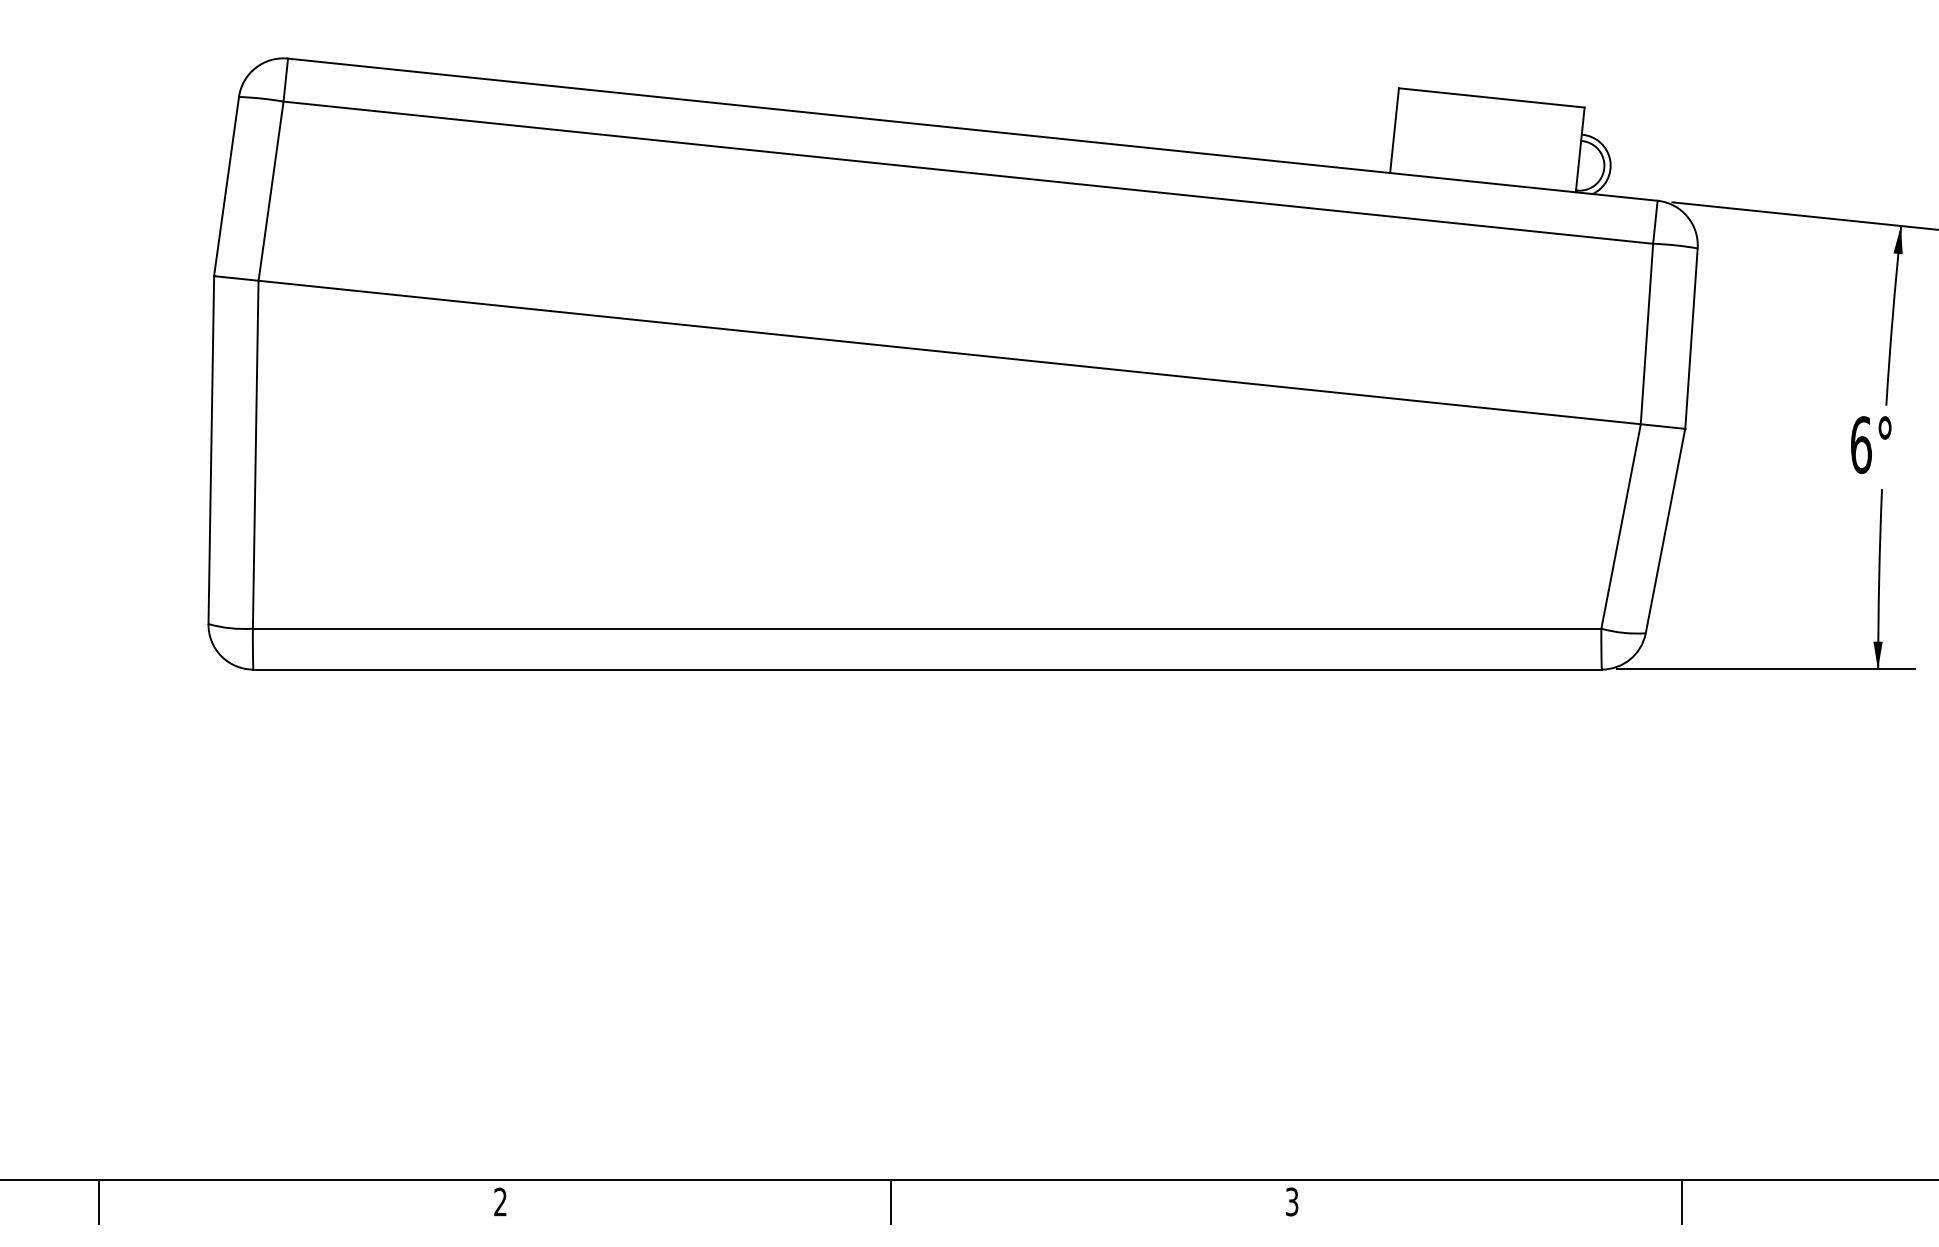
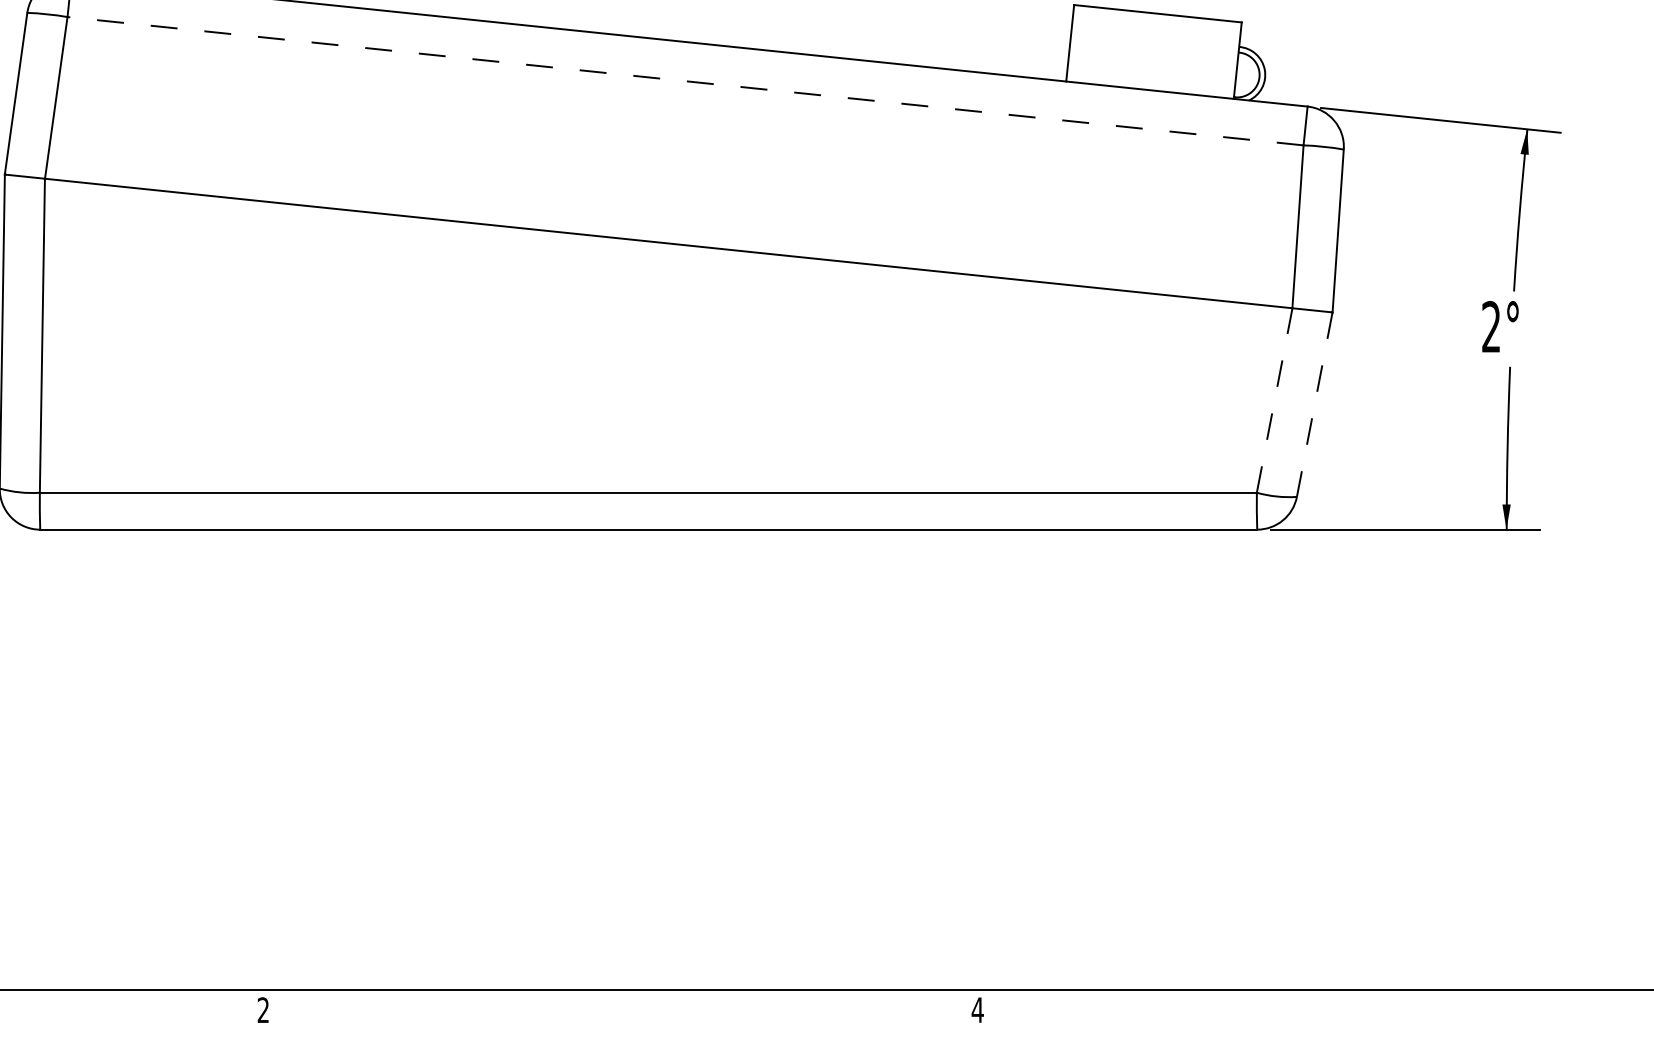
line: (967, 172) -> (684, 81), solid -> dashed
text: (1861, 445) -> (1491, 327), 6° -> 2°
line: (1621, 525) -> (1275, 399), solid -> dashed
line: (1665, 531) -> (1314, 405), solid -> dashed
line: (890, 1201) -> (615, 1009), removed
text: (1291, 1201) -> (977, 1009), 3 -> 4
line: (1682, 1201) -> (1330, 1009), removed

